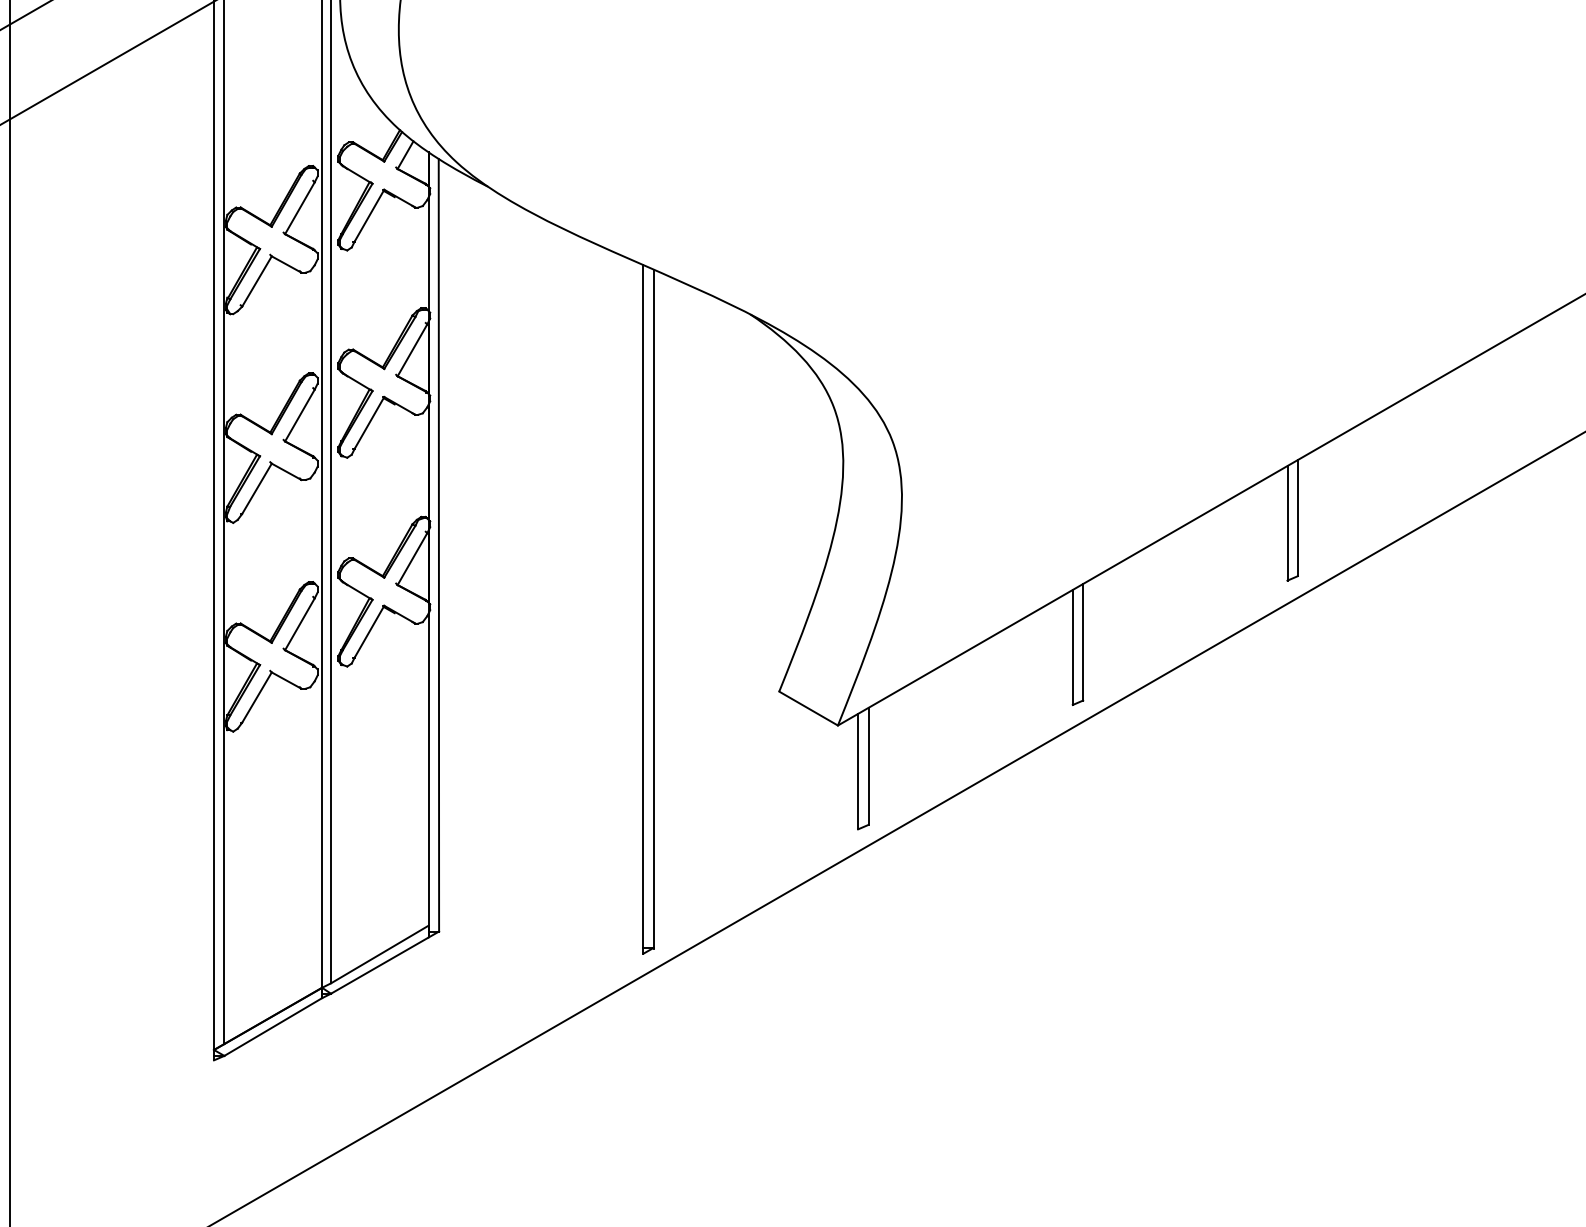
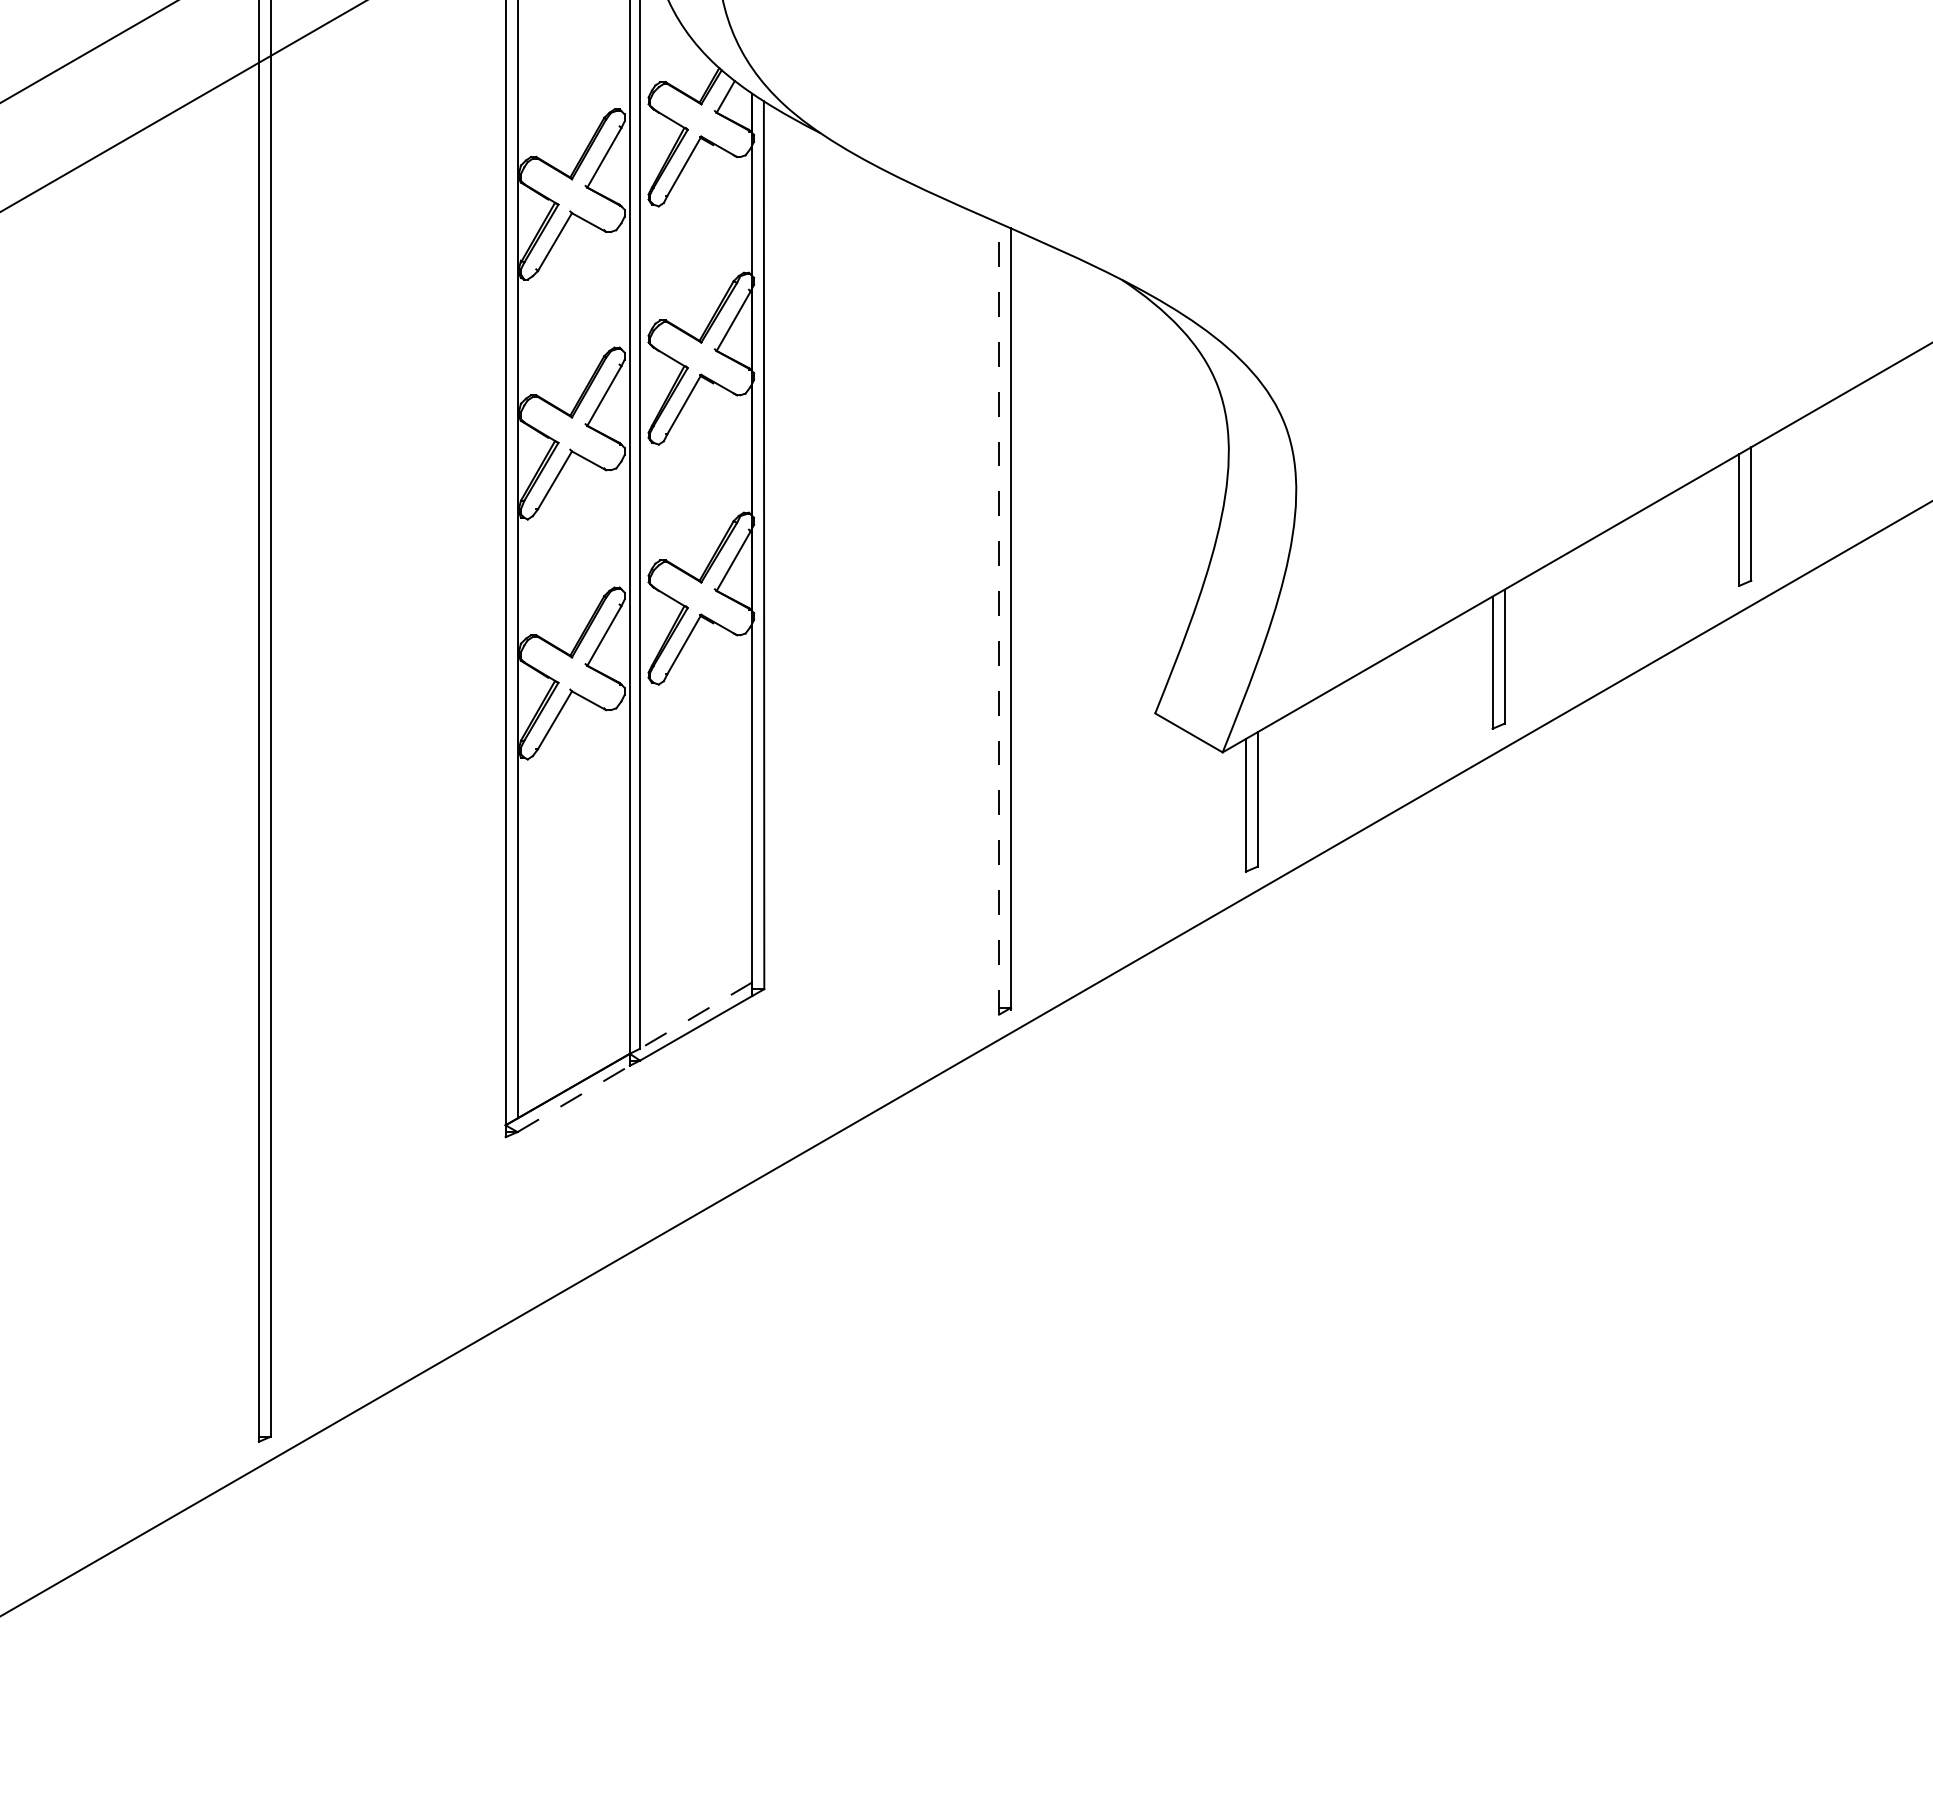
line: (643, 609) -> (999, 618), solid -> dashed
line: (379, 954) -> (695, 1015), solid -> dashed
line: (273, 1026) -> (574, 1098), solid -> dashed

